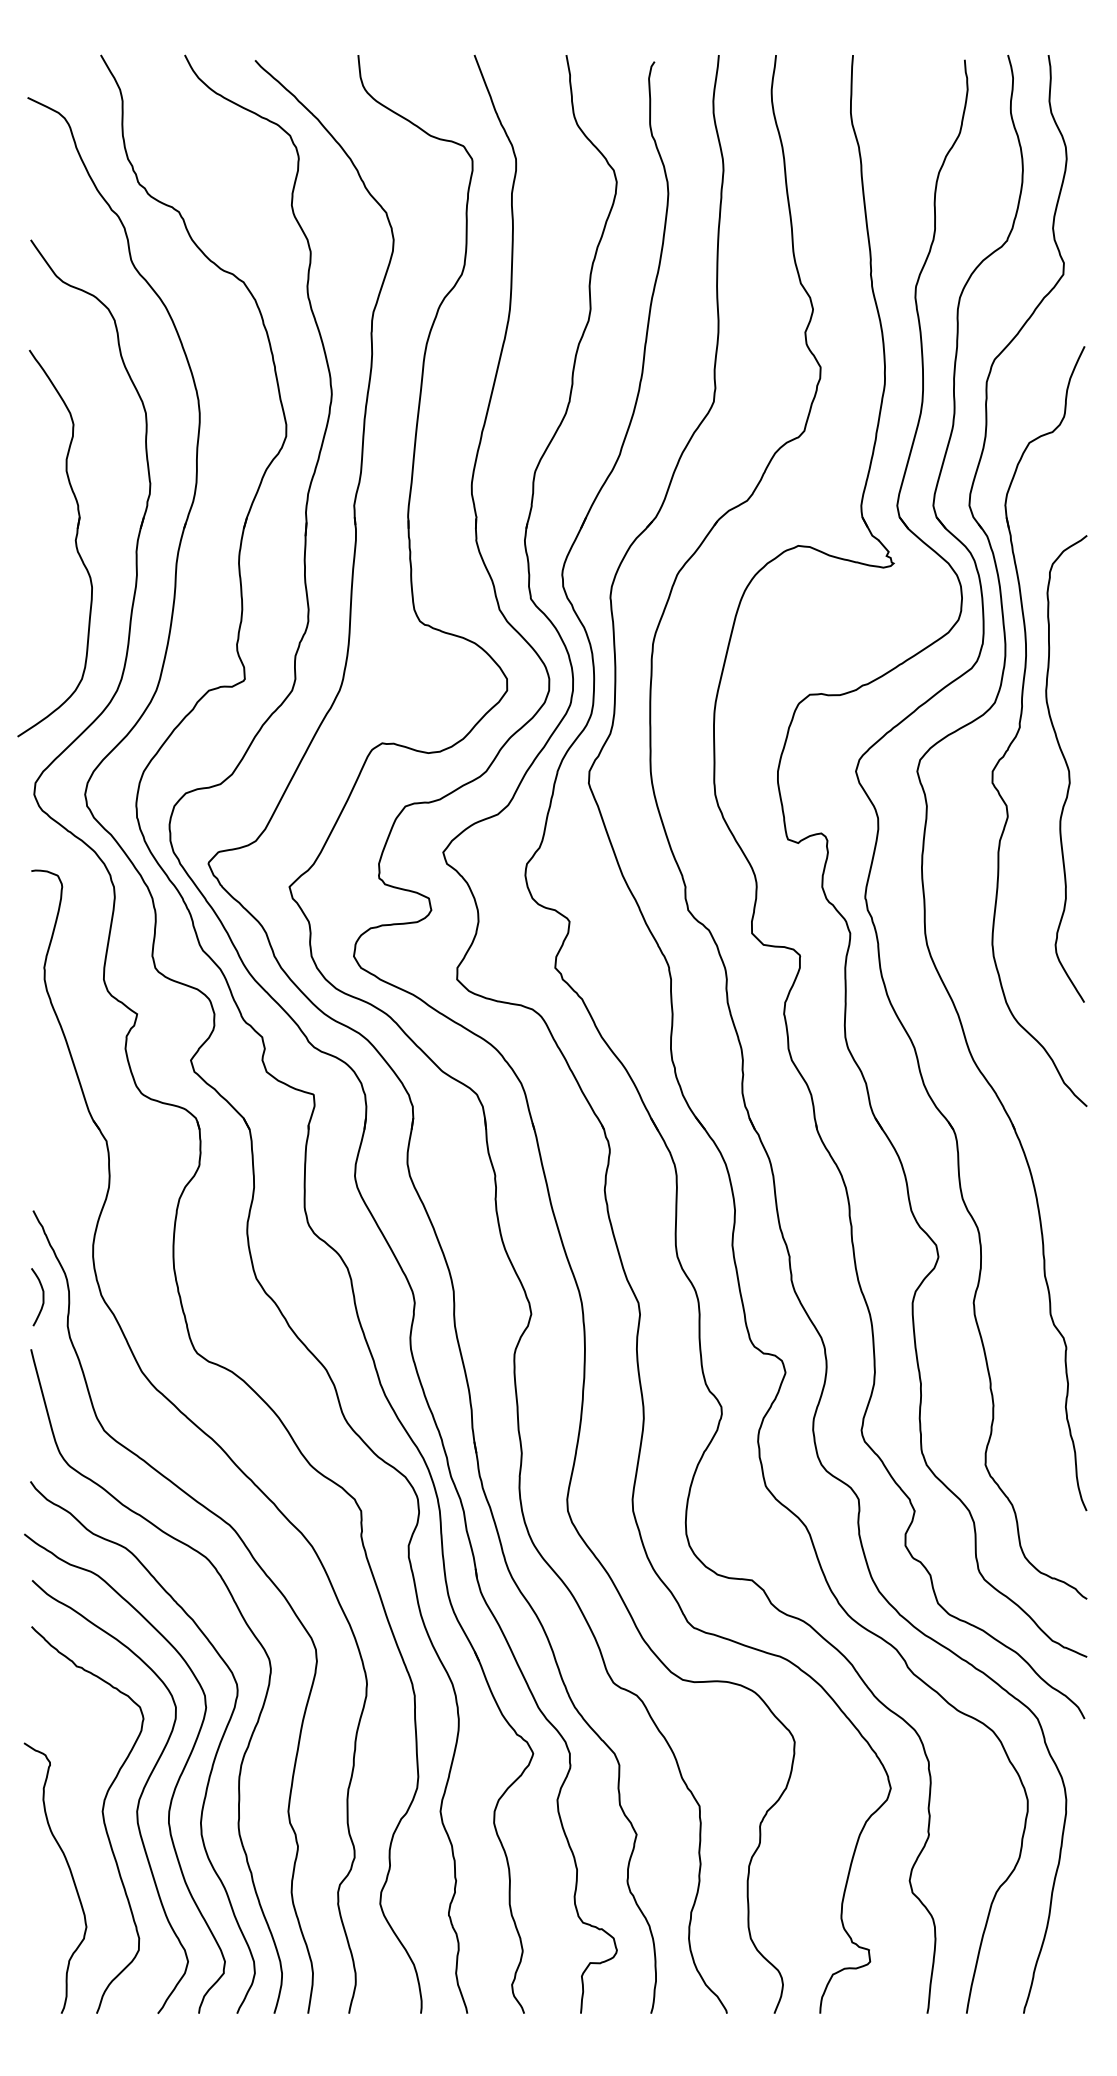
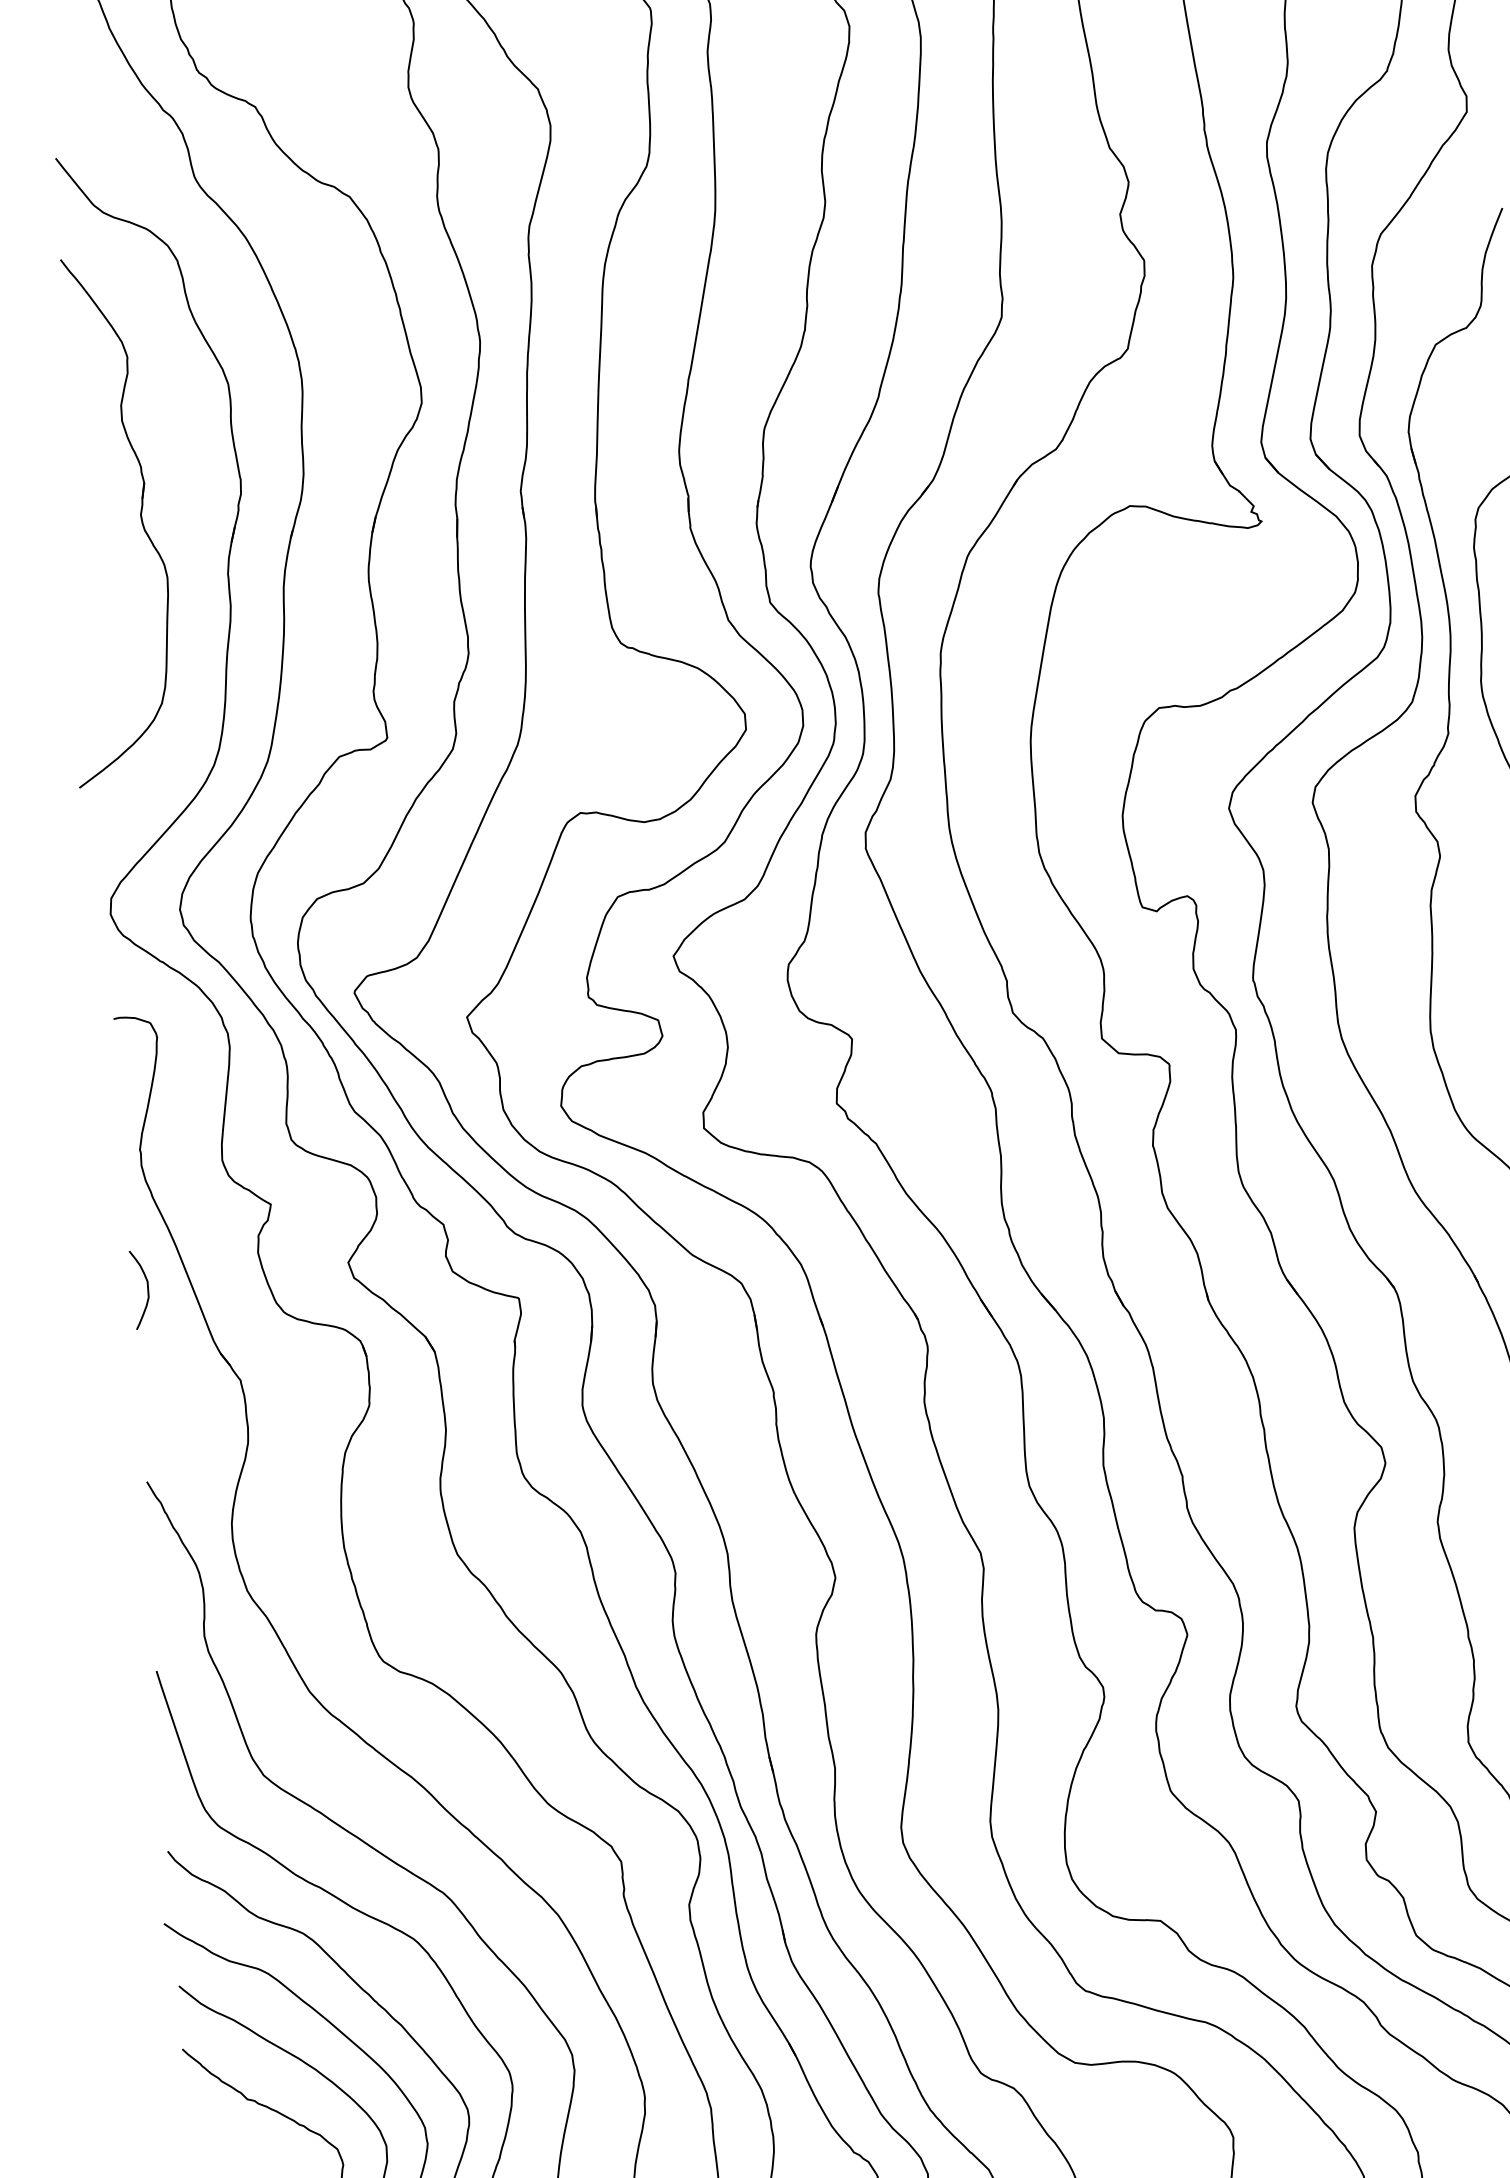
part: (74, 540) -> (139, 515), moved
curve: (42, 1297) -> (146, 1289), moved

